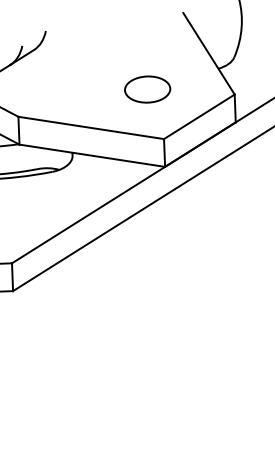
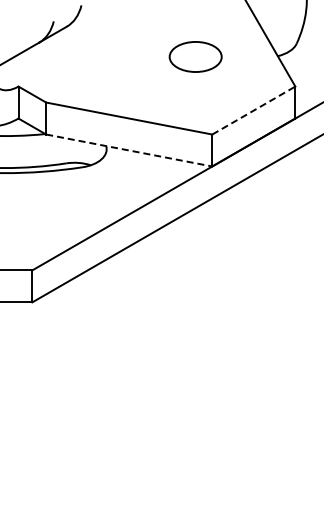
part: (147, 89) -> (195, 56), moved
line: (199, 116) -> (253, 110), solid -> dashed
line: (92, 155) -> (129, 150), solid -> dashed

